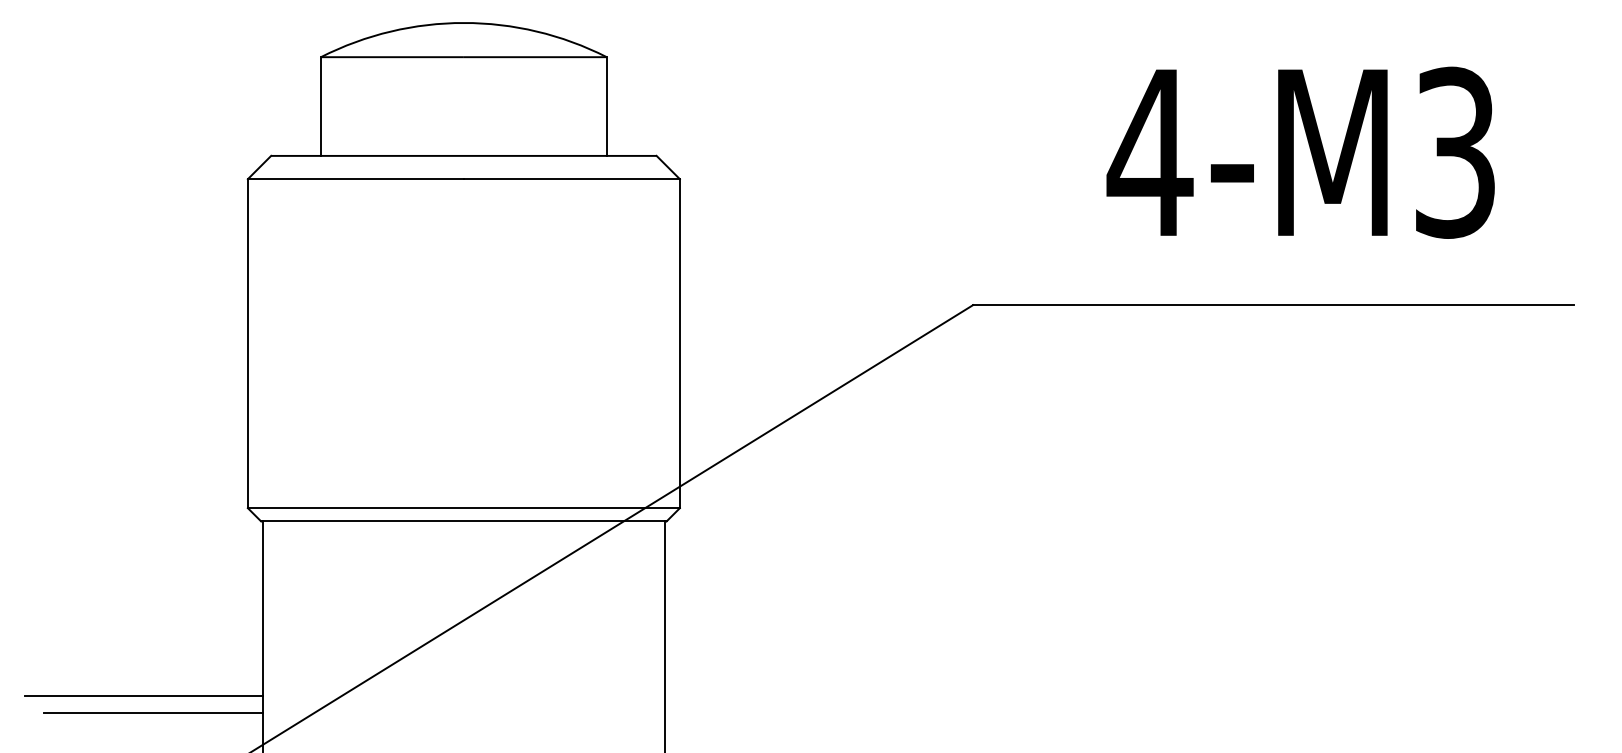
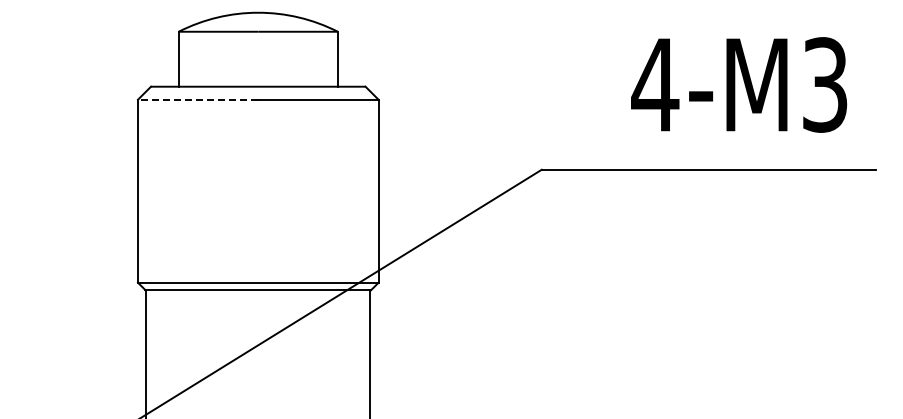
text: (1301, 151) -> (739, 84), moved
line: (354, 178) -> (197, 99), solid -> dashed
line: (142, 696) -> (79, 387), removed
line: (153, 712) -> (85, 396), removed

